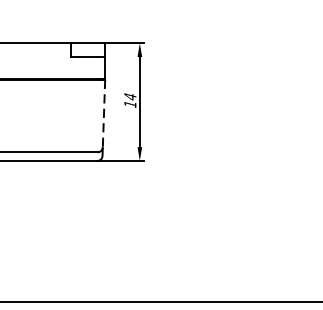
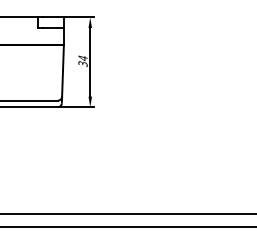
text: (129, 104) -> (82, 64), 14 -> 34
line: (104, 114) -> (63, 71), dashed -> solid

